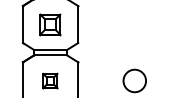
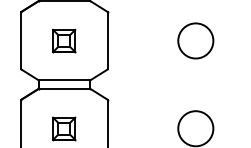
part: (50, 24) -> (64, 40), size x0.71
circle: (134, 24) -> (195, 40), added

